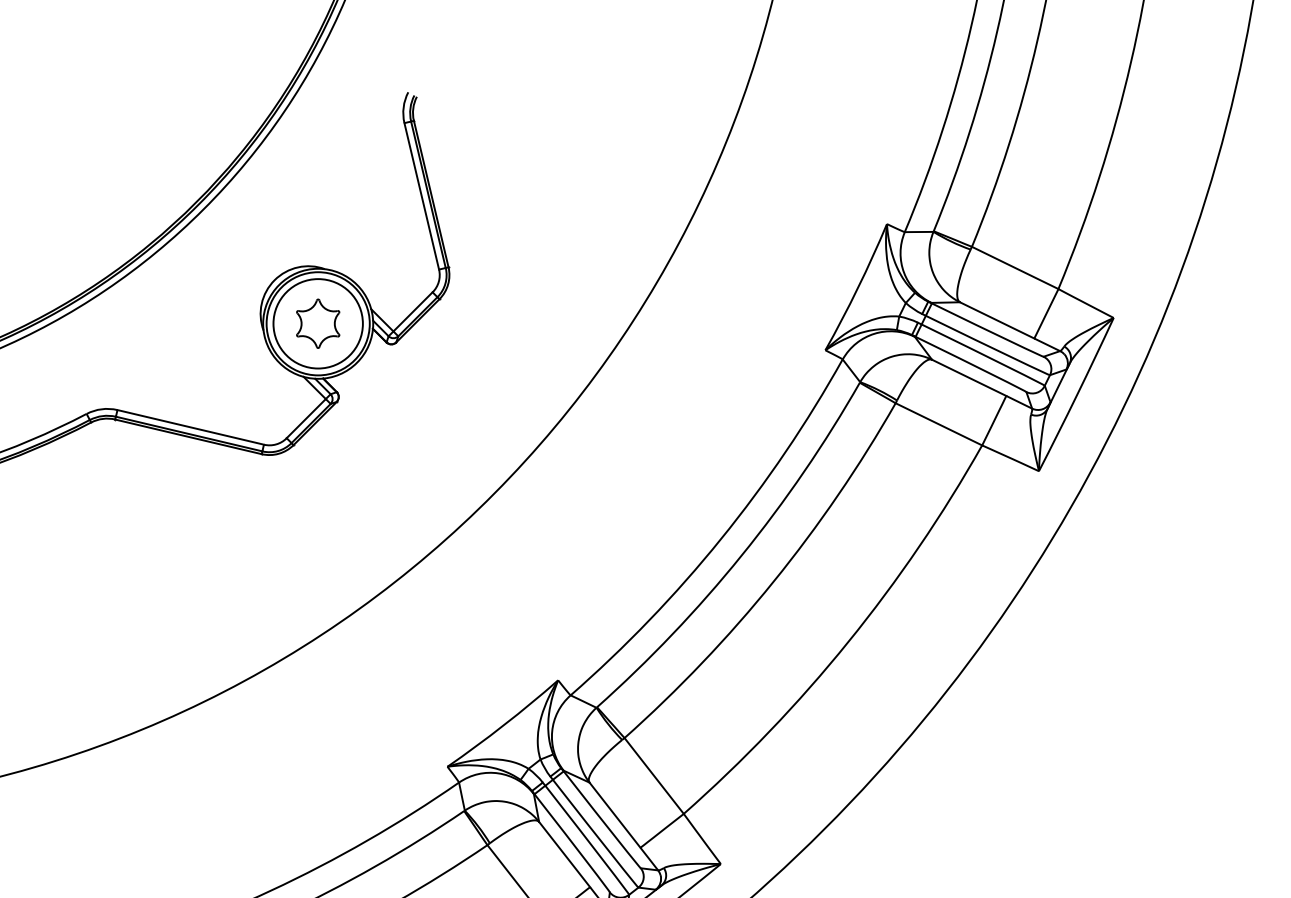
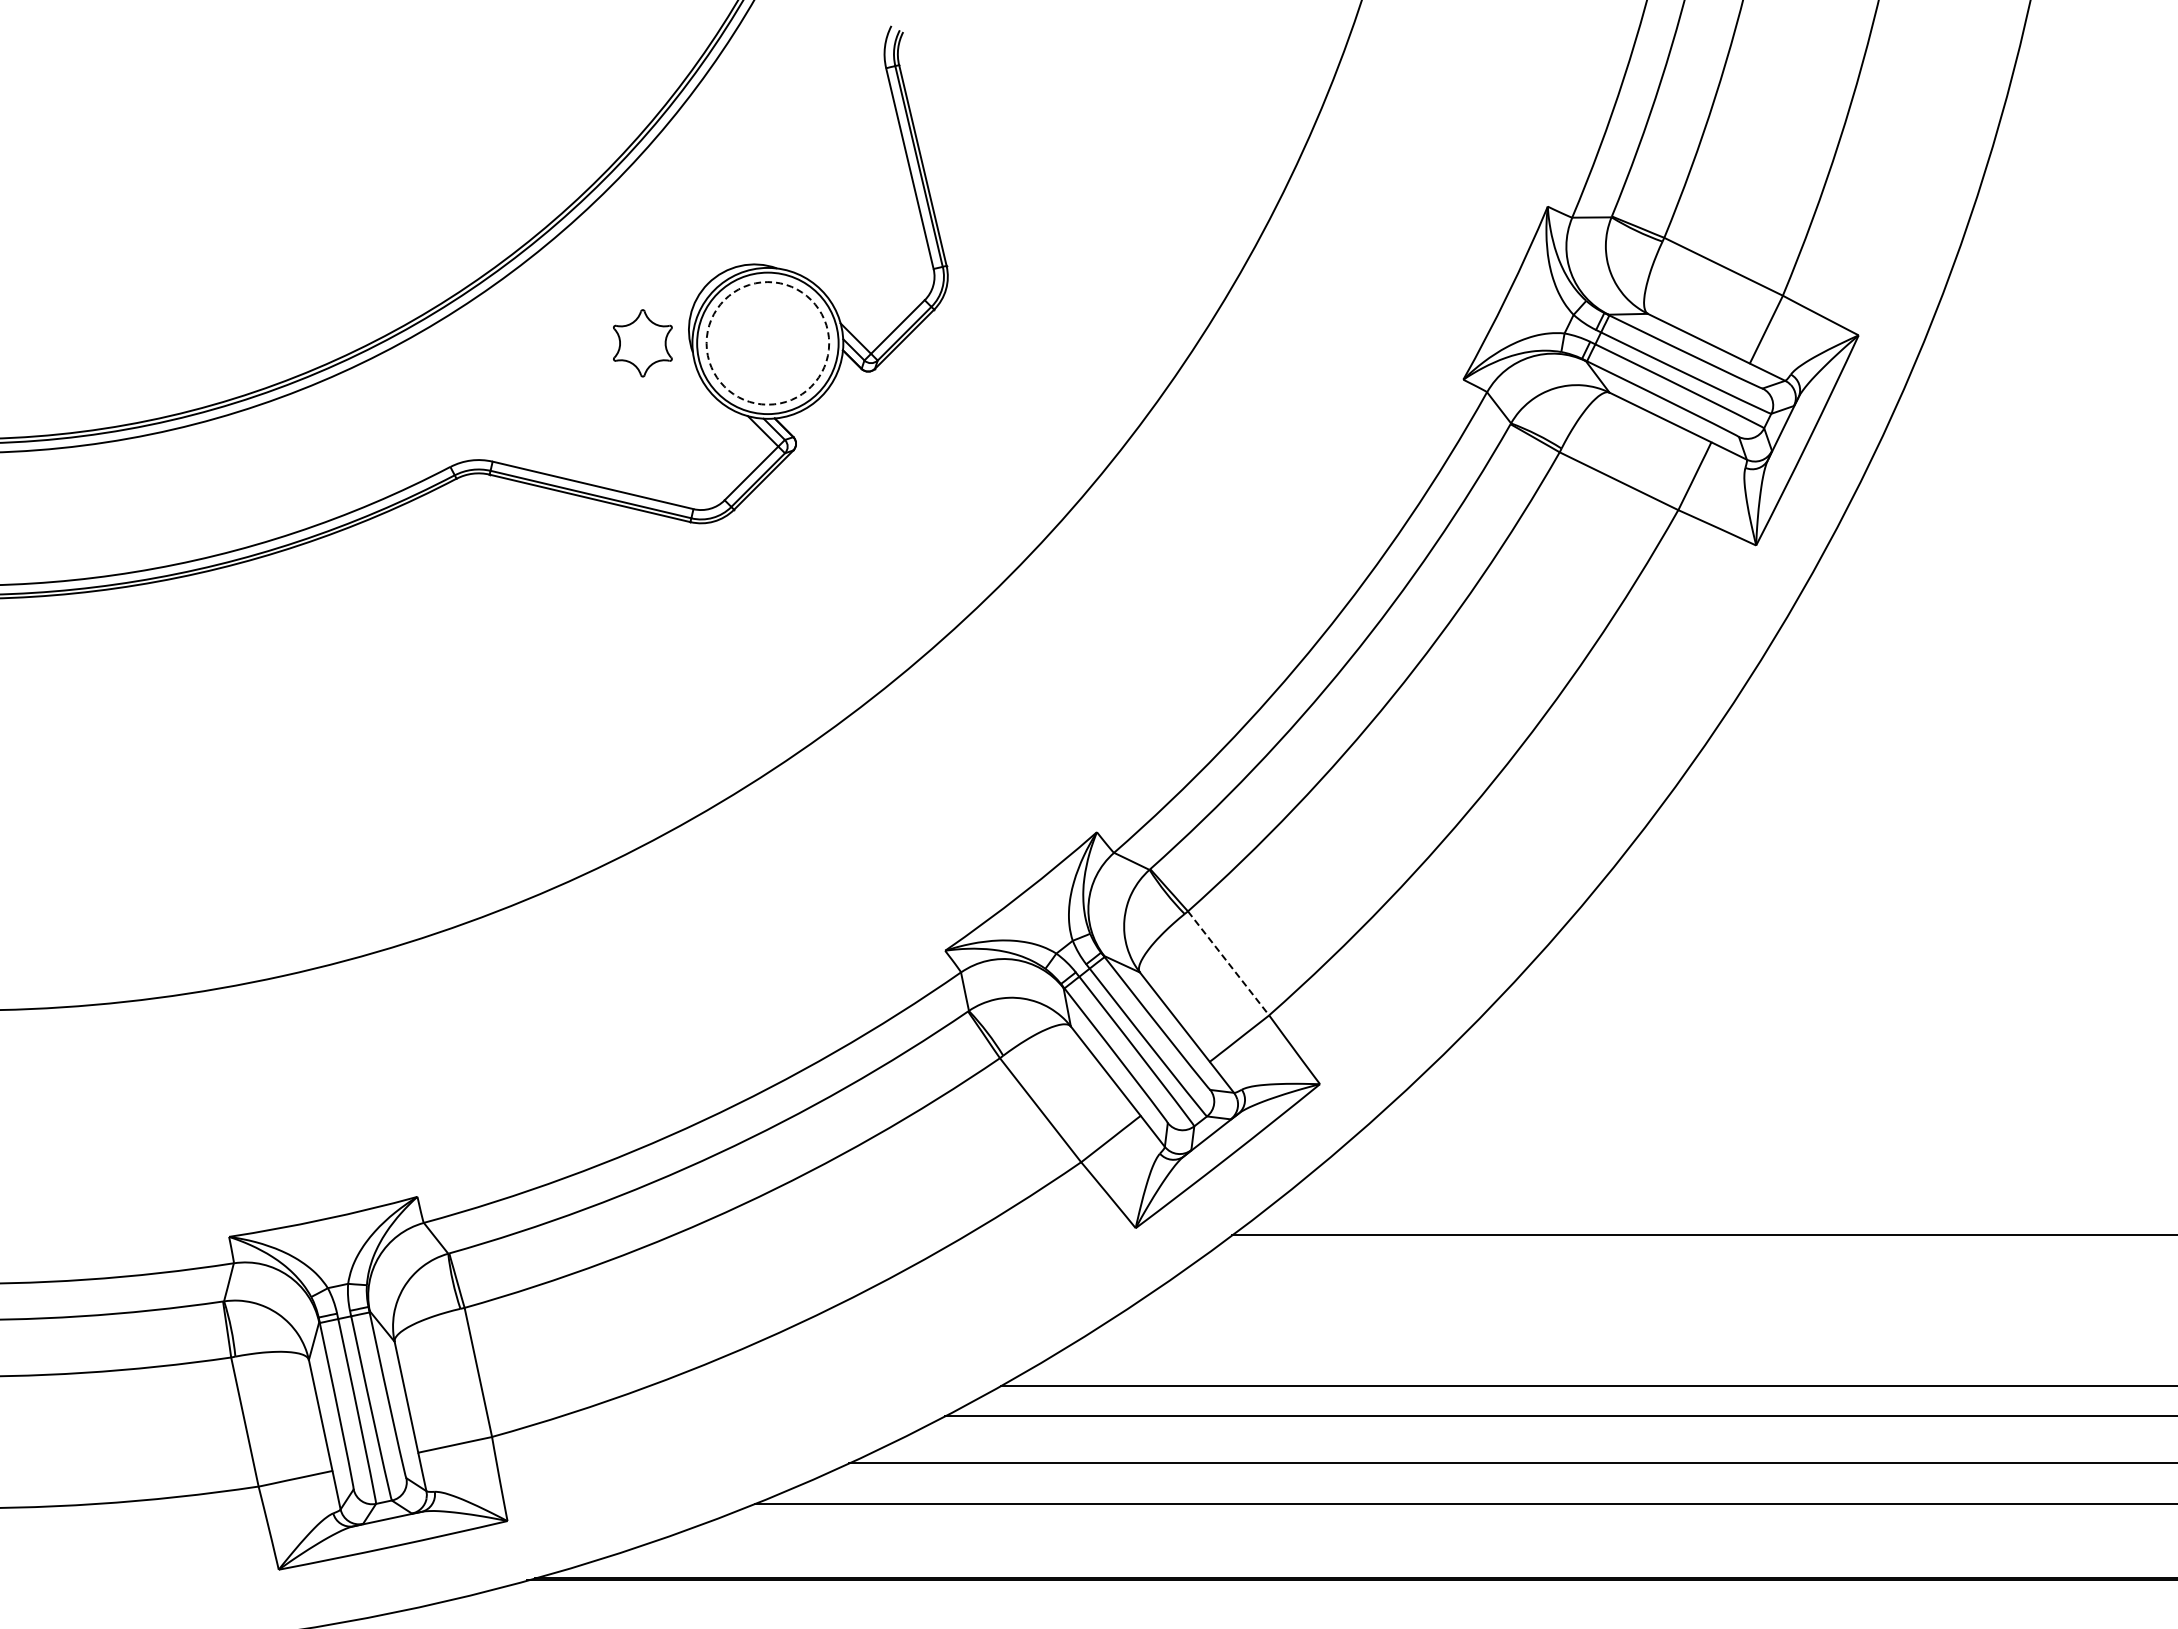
circle: (317, 323) -> (767, 343), solid -> dashed
part: (317, 323) -> (642, 343), moved
line: (654, 776) -> (1228, 963), solid -> dashed

